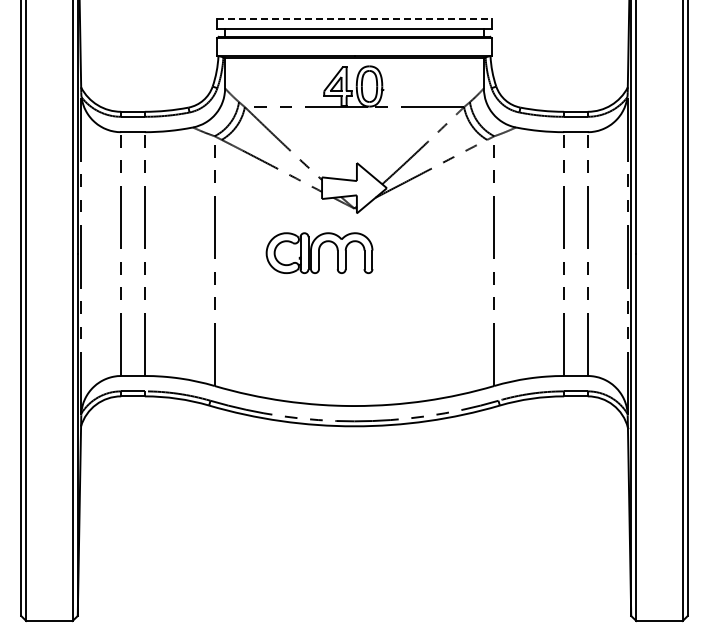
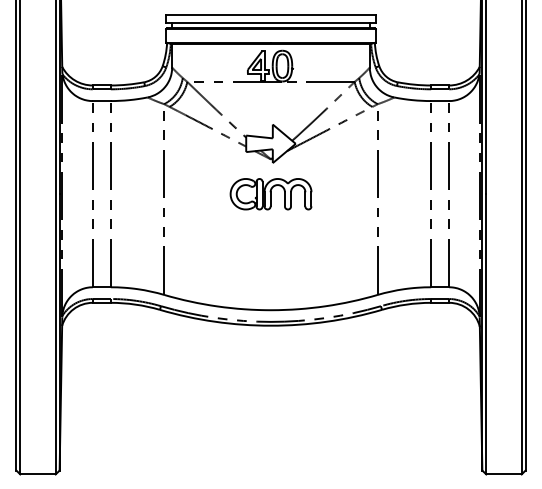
line: (355, 18) -> (271, 14), dashed -> solid
part: (319, 252) -> (271, 193), moved

